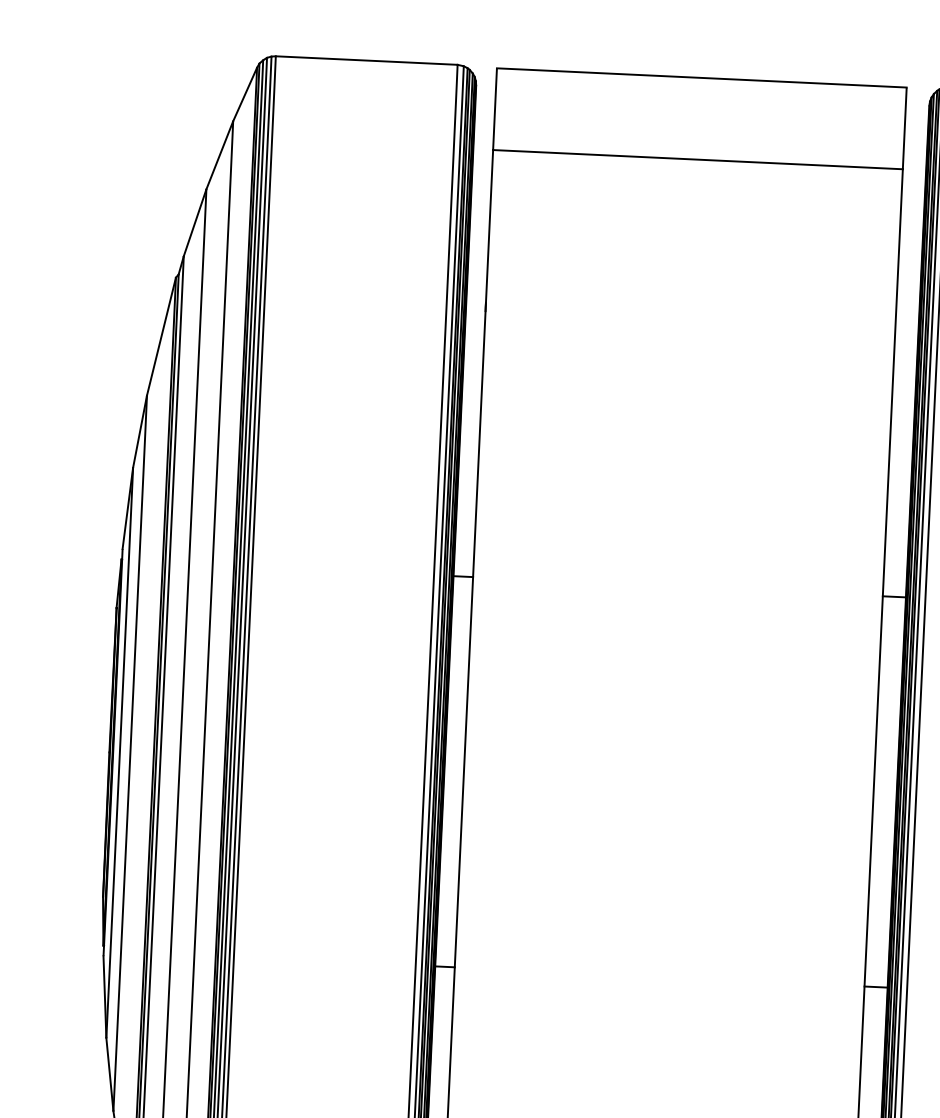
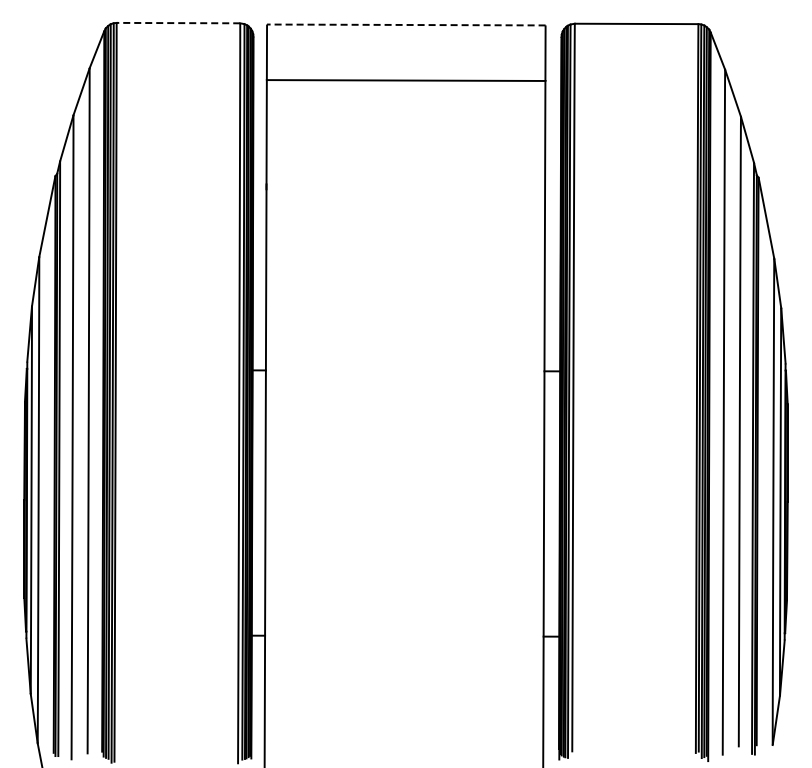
line: (366, 61) -> (178, 23), solid -> dashed
line: (700, 77) -> (405, 24), solid -> dashed

